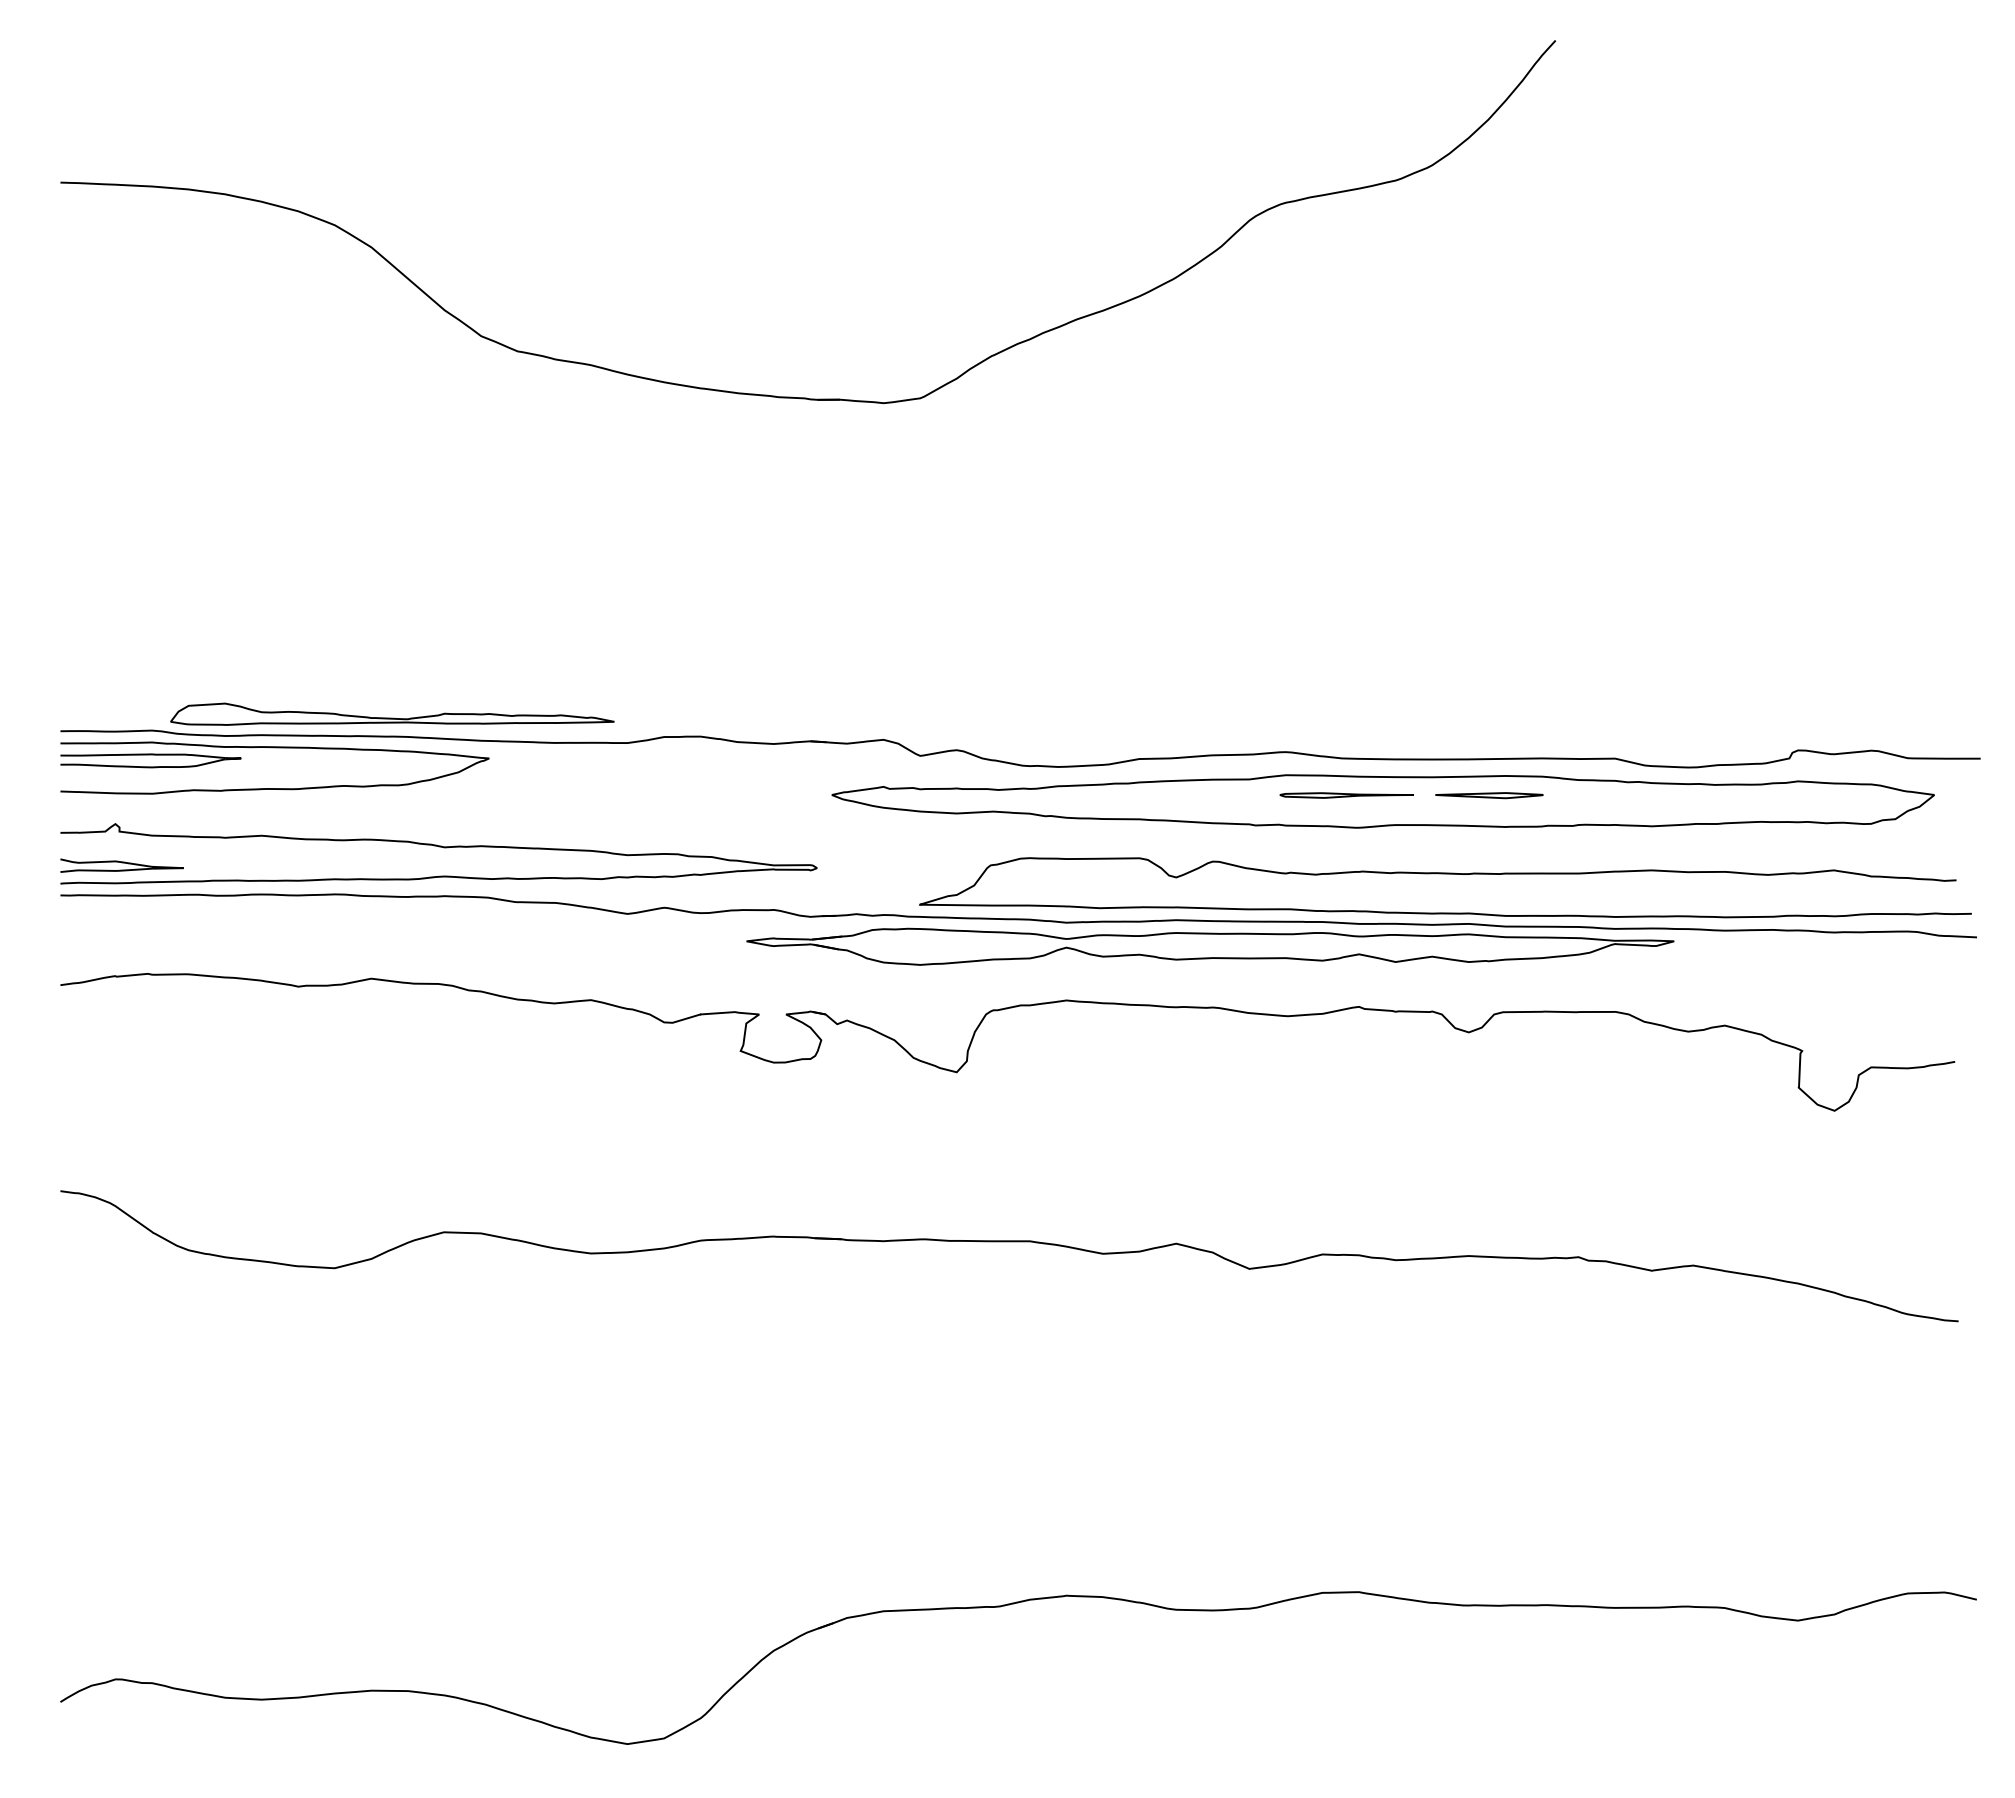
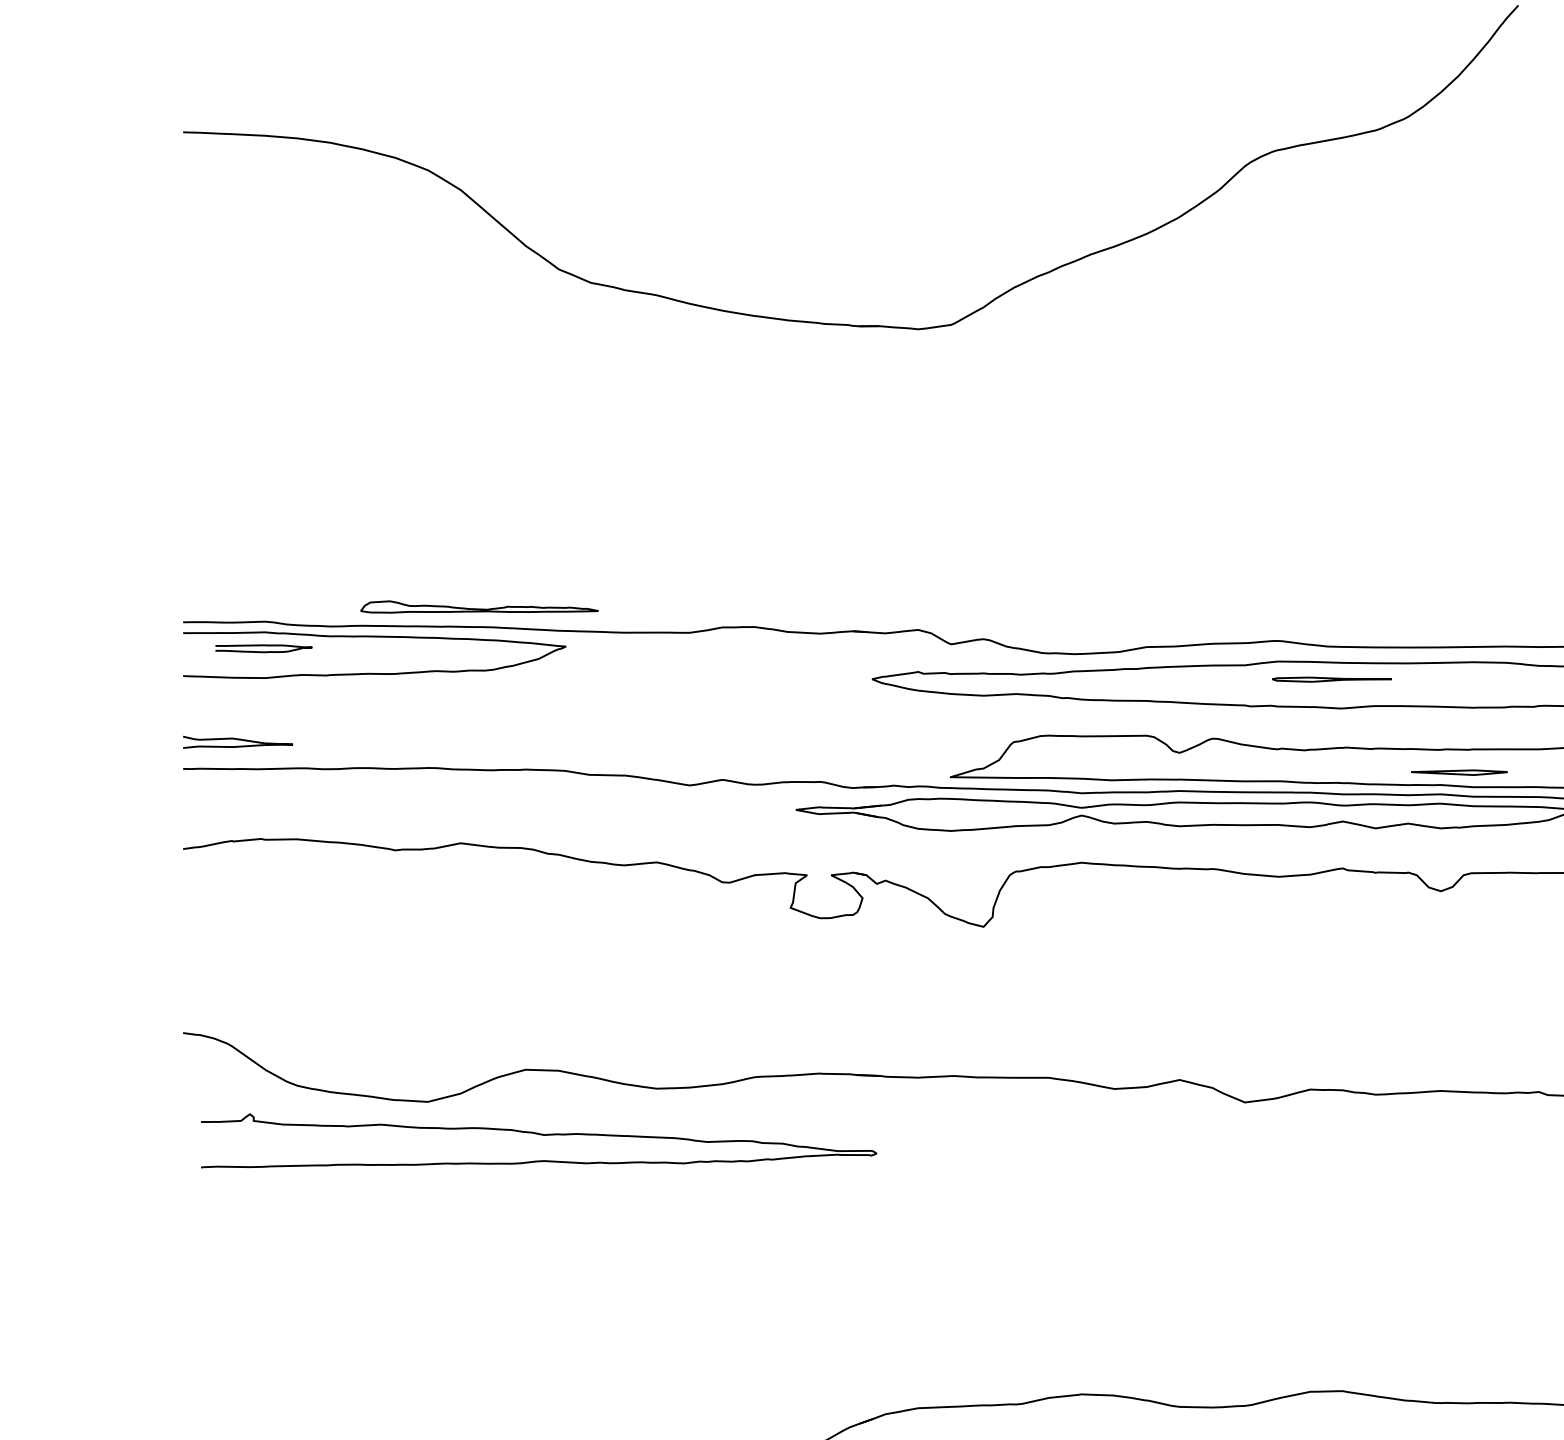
part: (392, 713) -> (479, 606), size x0.6
part: (150, 760) -> (263, 648), size x0.6
part: (1489, 795) -> (1459, 772), moved
curve: (439, 847) -> (539, 1135), moved

